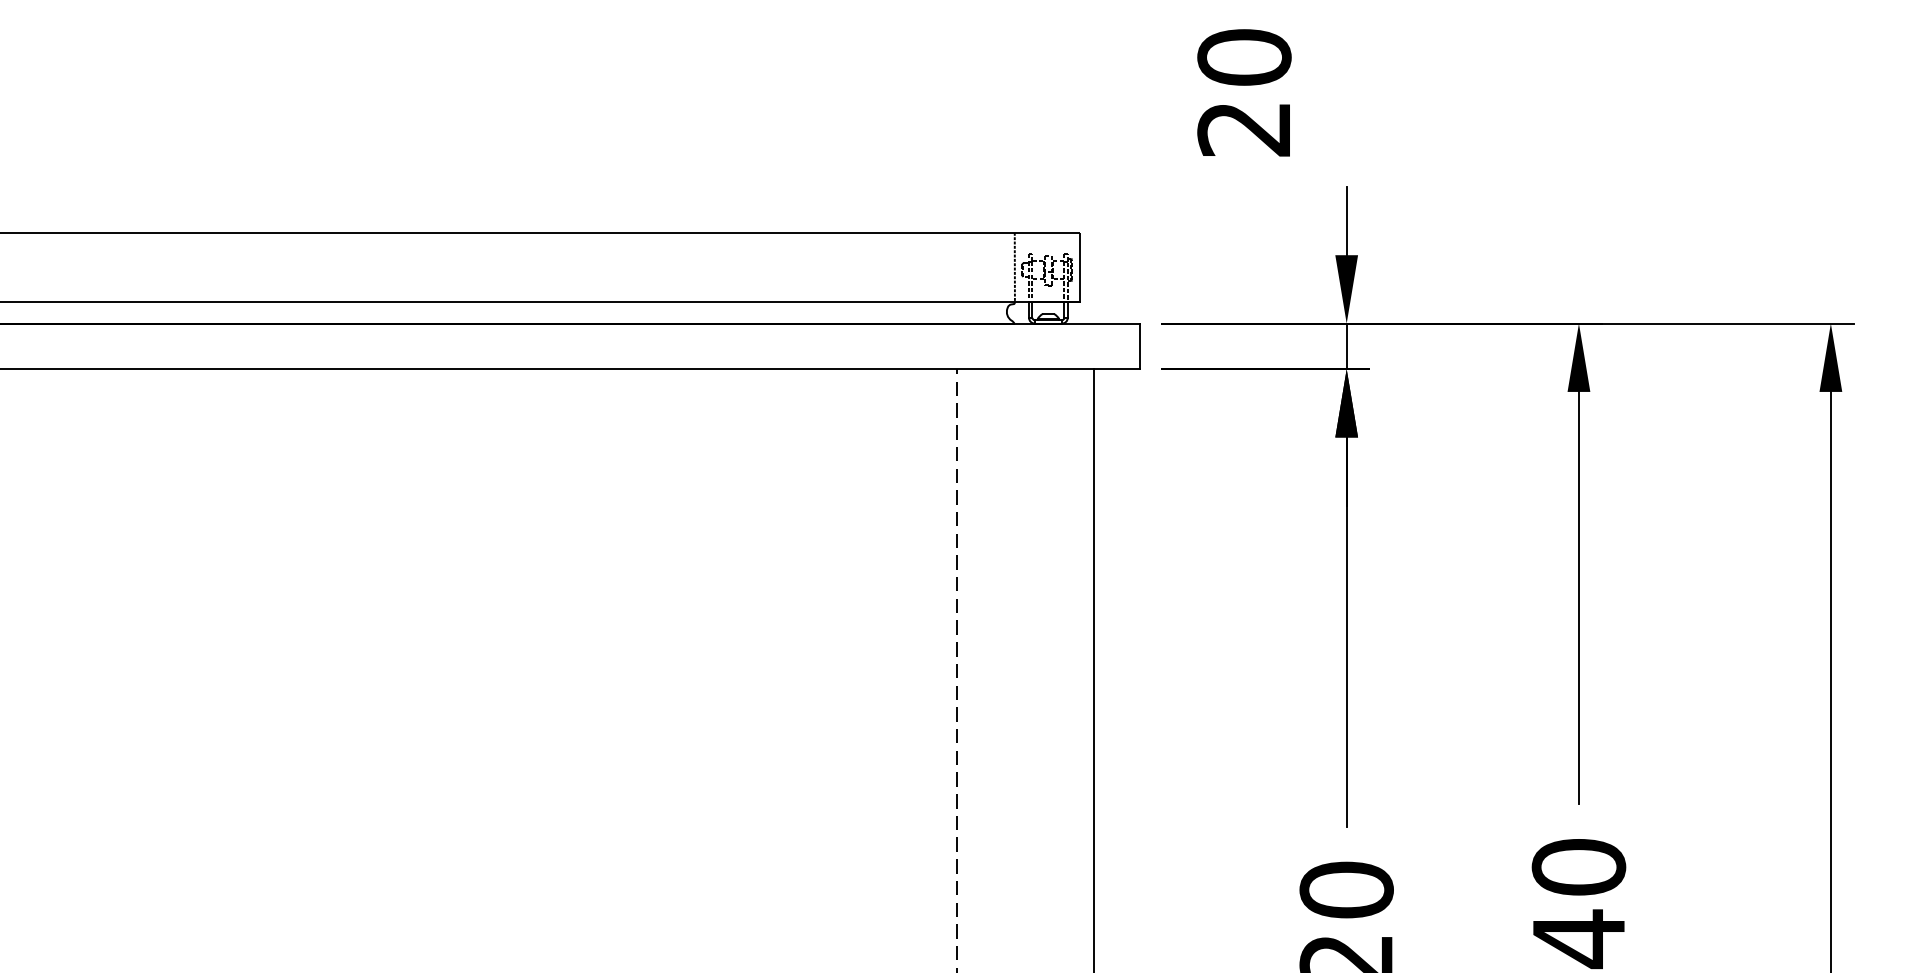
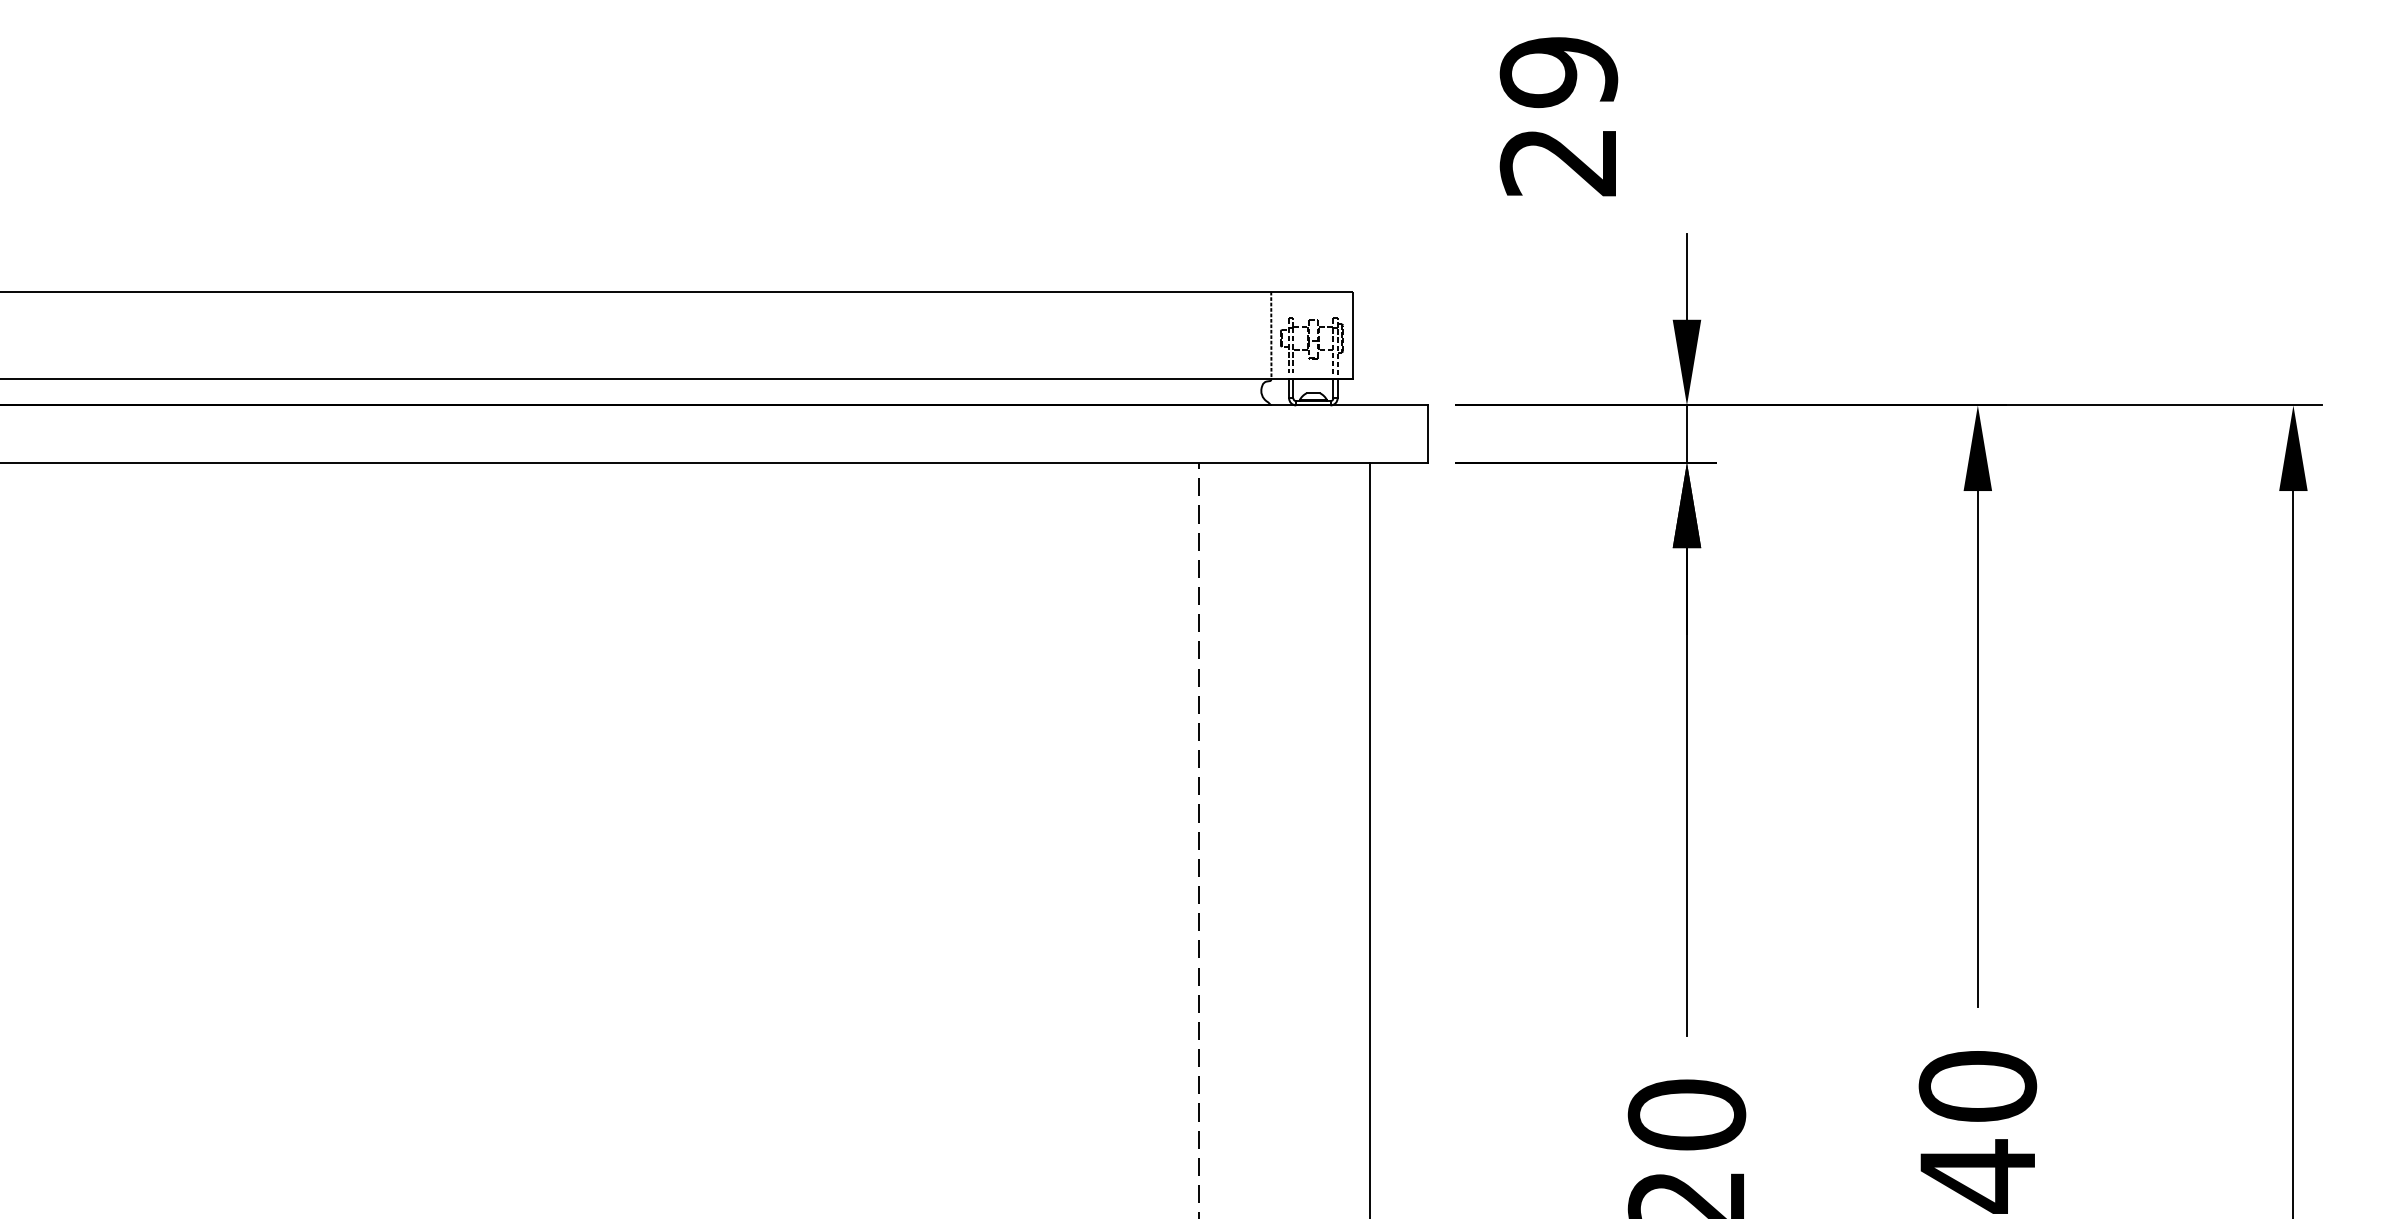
text: (1244, 57) -> (1558, 72), 20 -> 29

